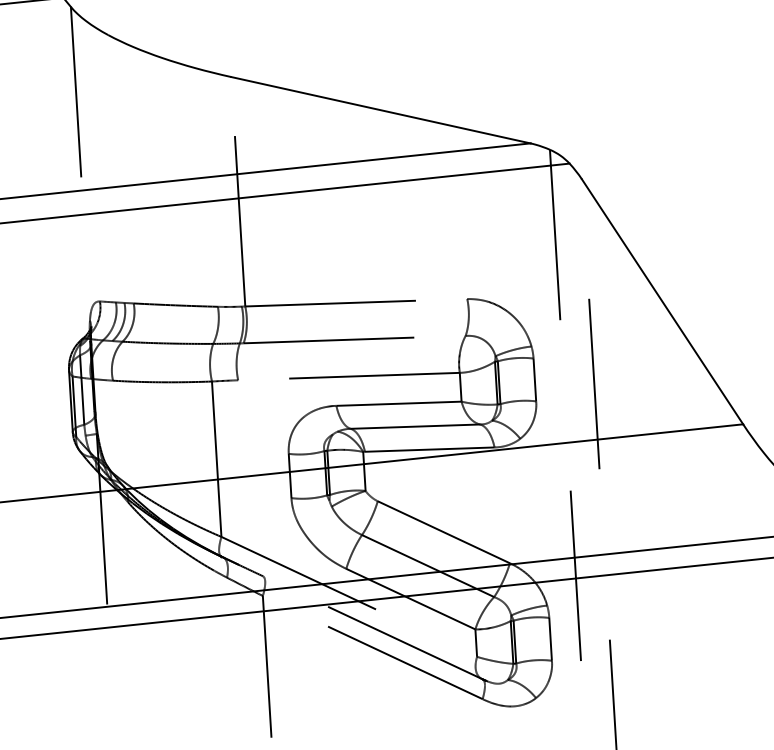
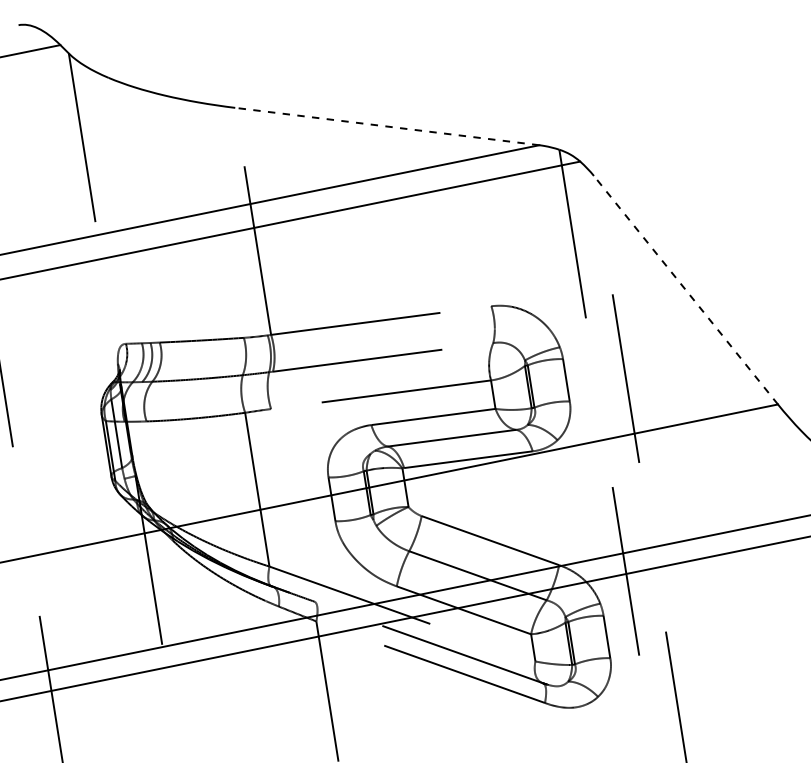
line: (380, 110) -> (386, 126), solid -> dashed
line: (662, 301) -> (685, 290), solid -> dashed

